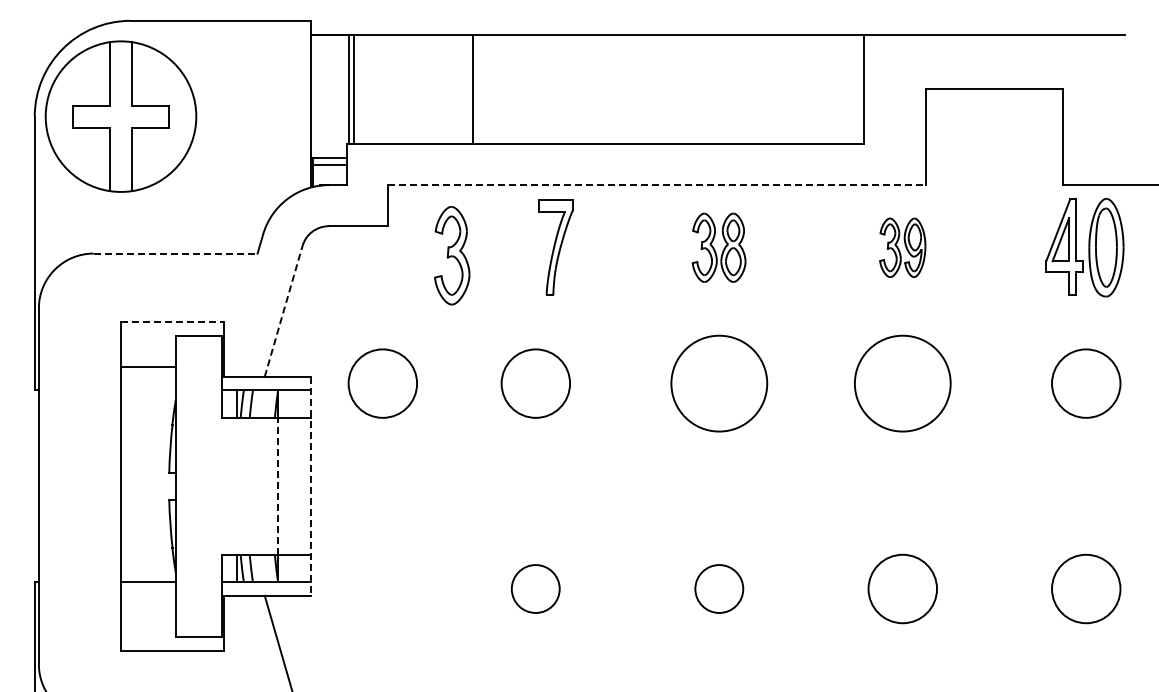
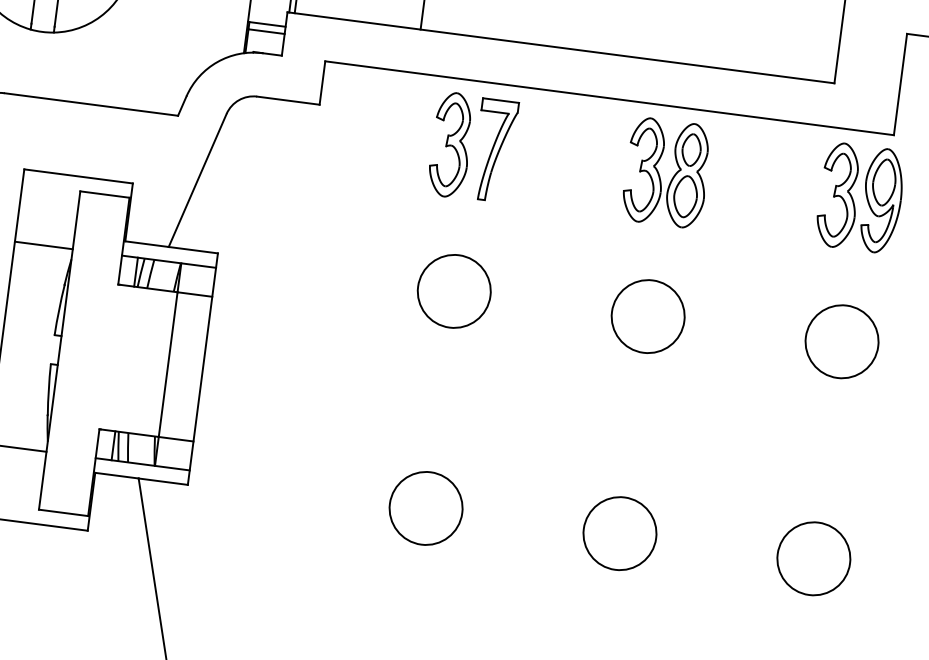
line: (657, 185) -> (610, 98), dashed -> solid
part: (718, 247) -> (665, 172), size x1.43
part: (902, 247) -> (860, 197), size x1.67
line: (175, 253) -> (91, 104), dashed -> solid
part: (452, 255) -> (451, 144), moved
line: (283, 310) -> (197, 179), dashed -> solid
line: (172, 322) -> (78, 176), dashed -> solid
line: (148, 367) -> (43, 245), moved
circle: (382, 383) -> (292, 270), removed
circle: (719, 383) -> (648, 316), size x0.71
circle: (902, 383) -> (841, 341), size x0.71
line: (278, 485) -> (168, 363), dashed -> solid
line: (311, 486) -> (203, 369), dashed -> solid
circle: (535, 588) -> (425, 507), size x1.43
circle: (719, 588) -> (620, 533), size x1.43

